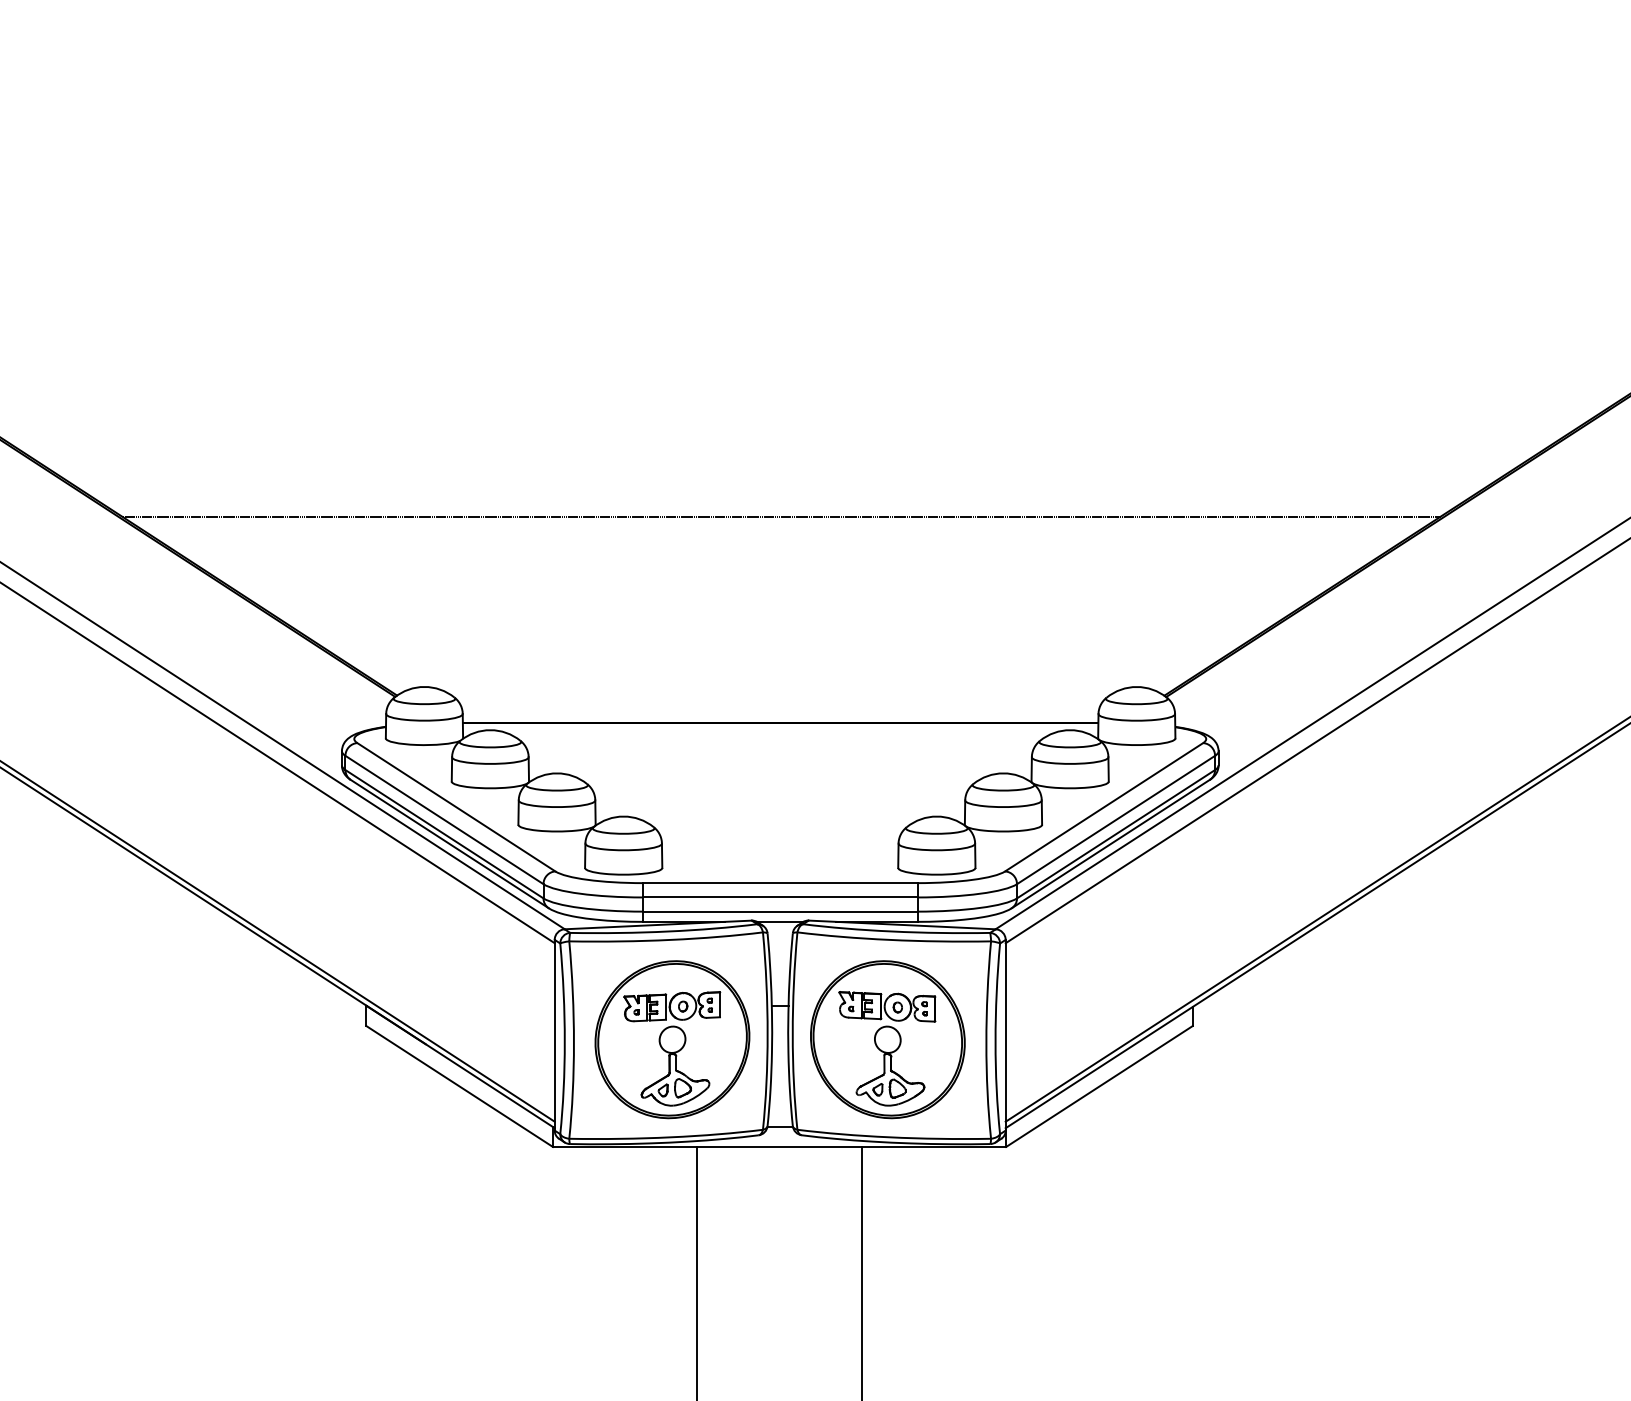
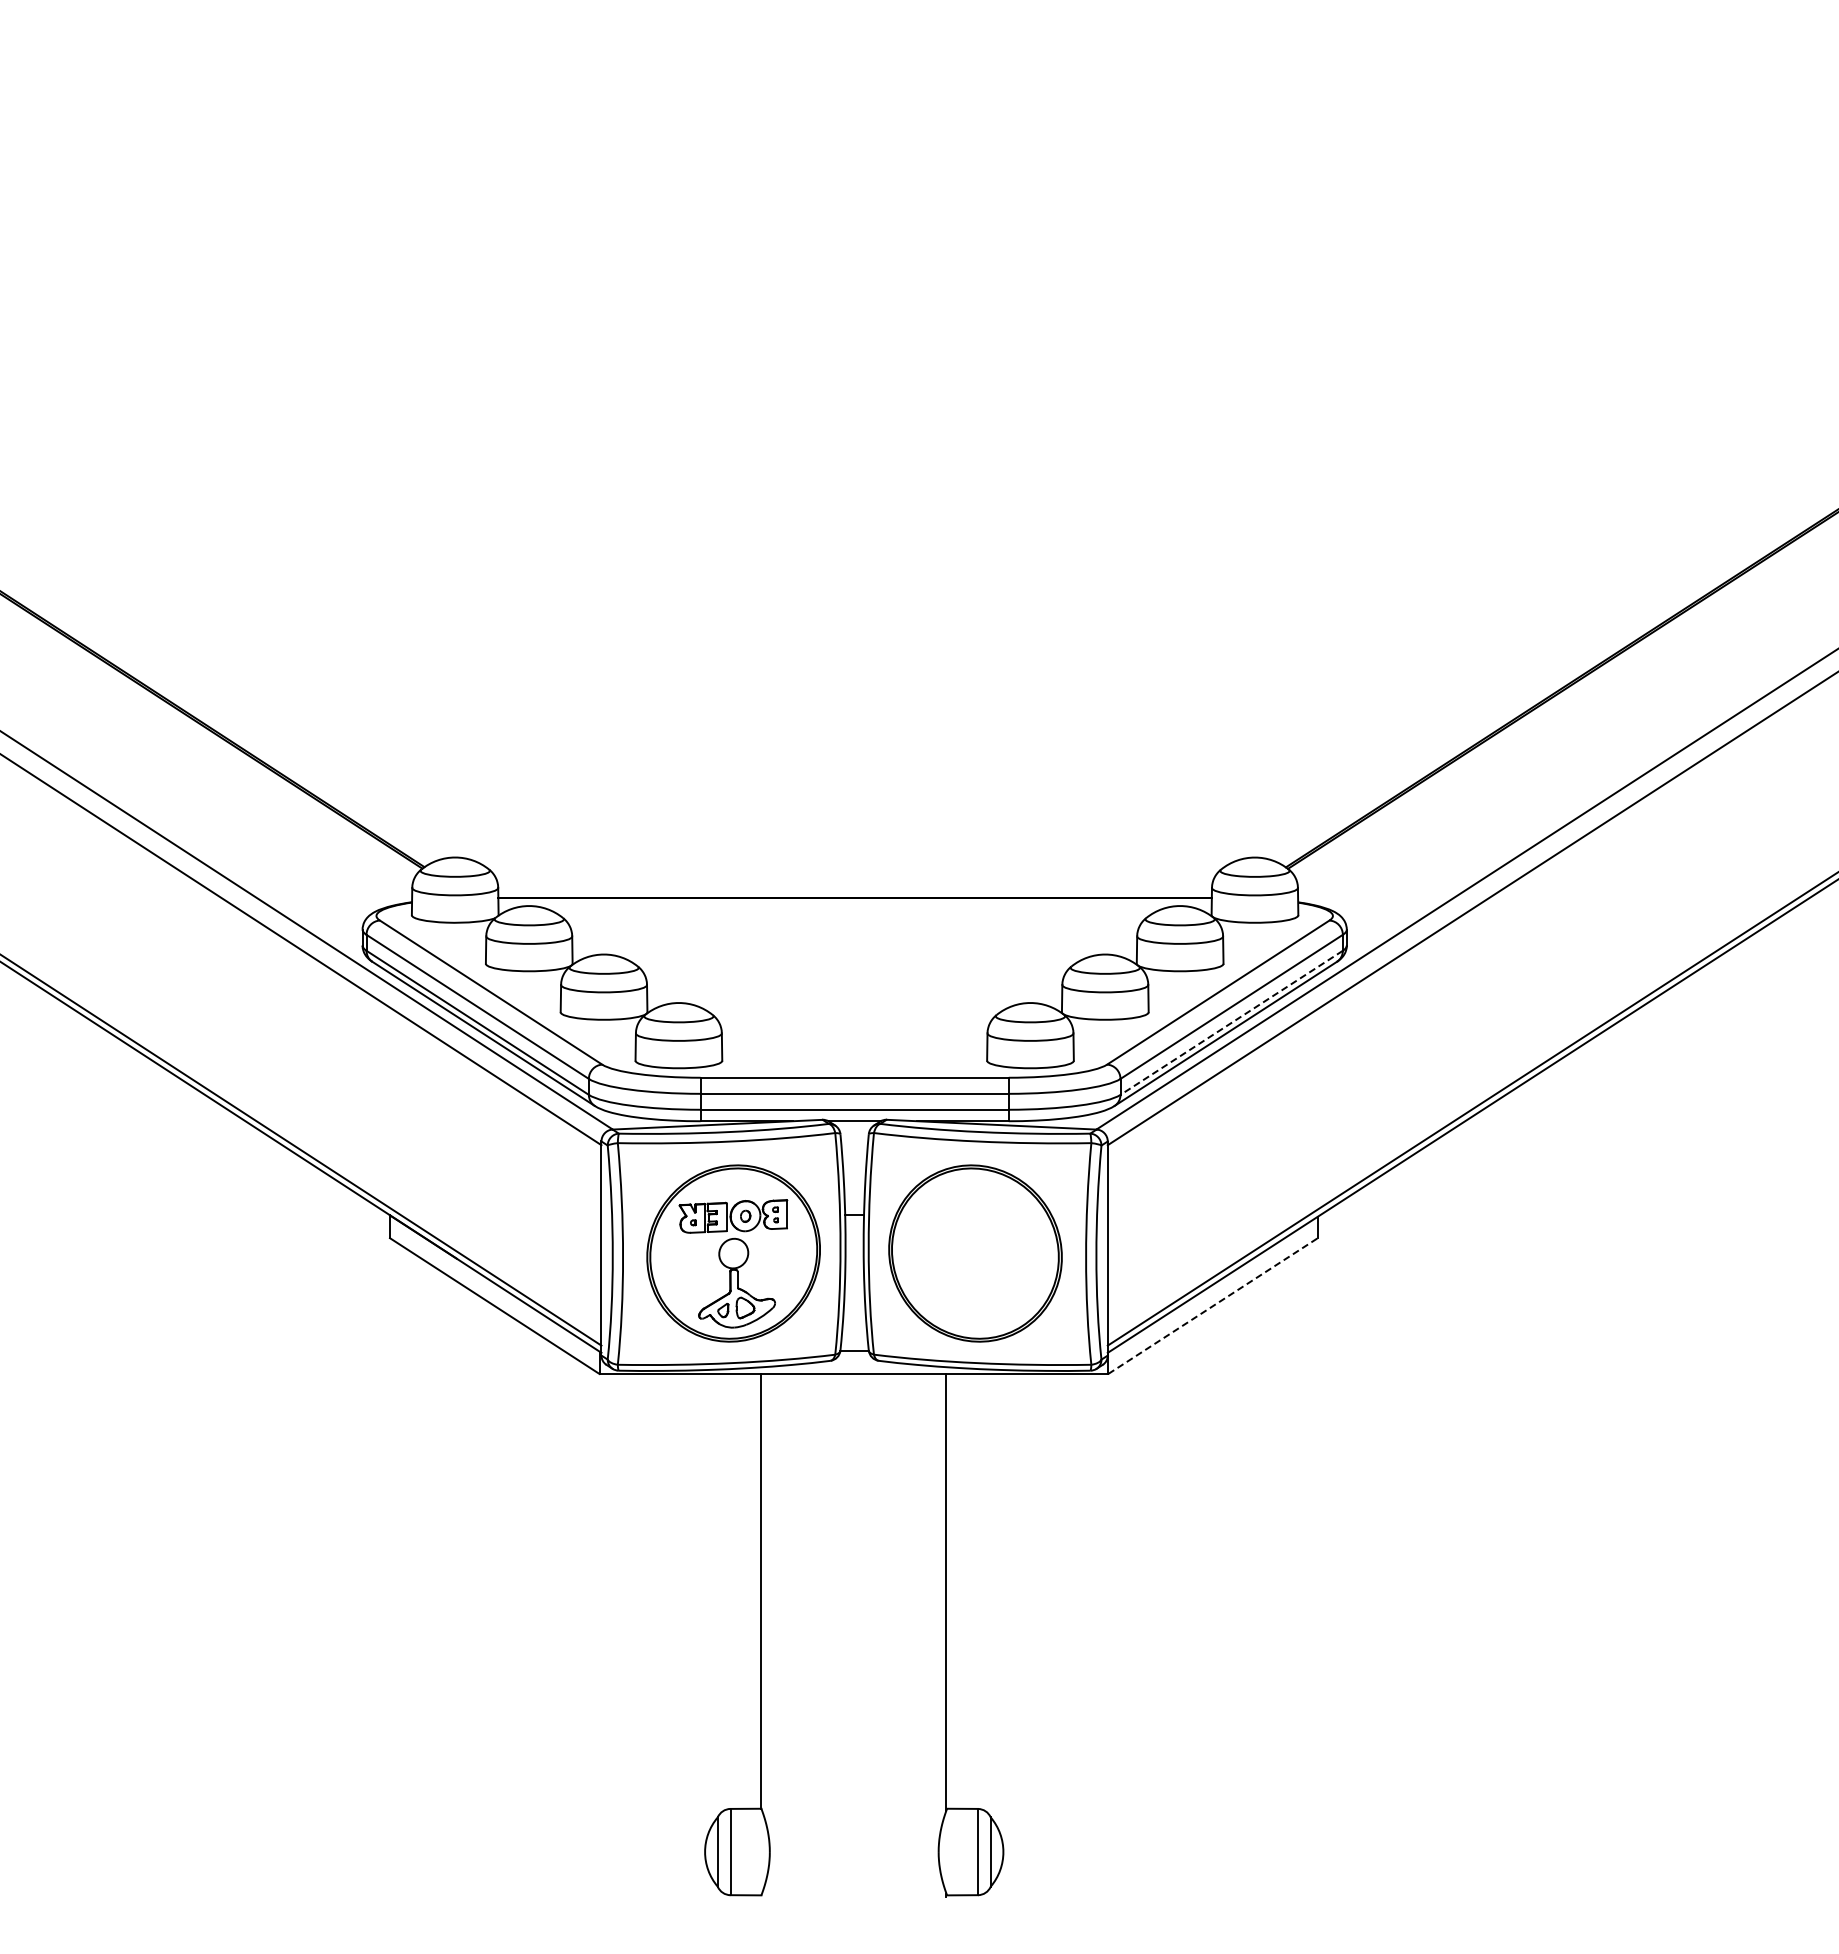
line: (780, 516) -> (855, 666), removed
line: (1115, 834) -> (1231, 1023), solid -> dashed
part: (886, 1048) -> (974, 1263), removed
line: (1099, 1086) -> (1213, 1306), solid -> dashed

